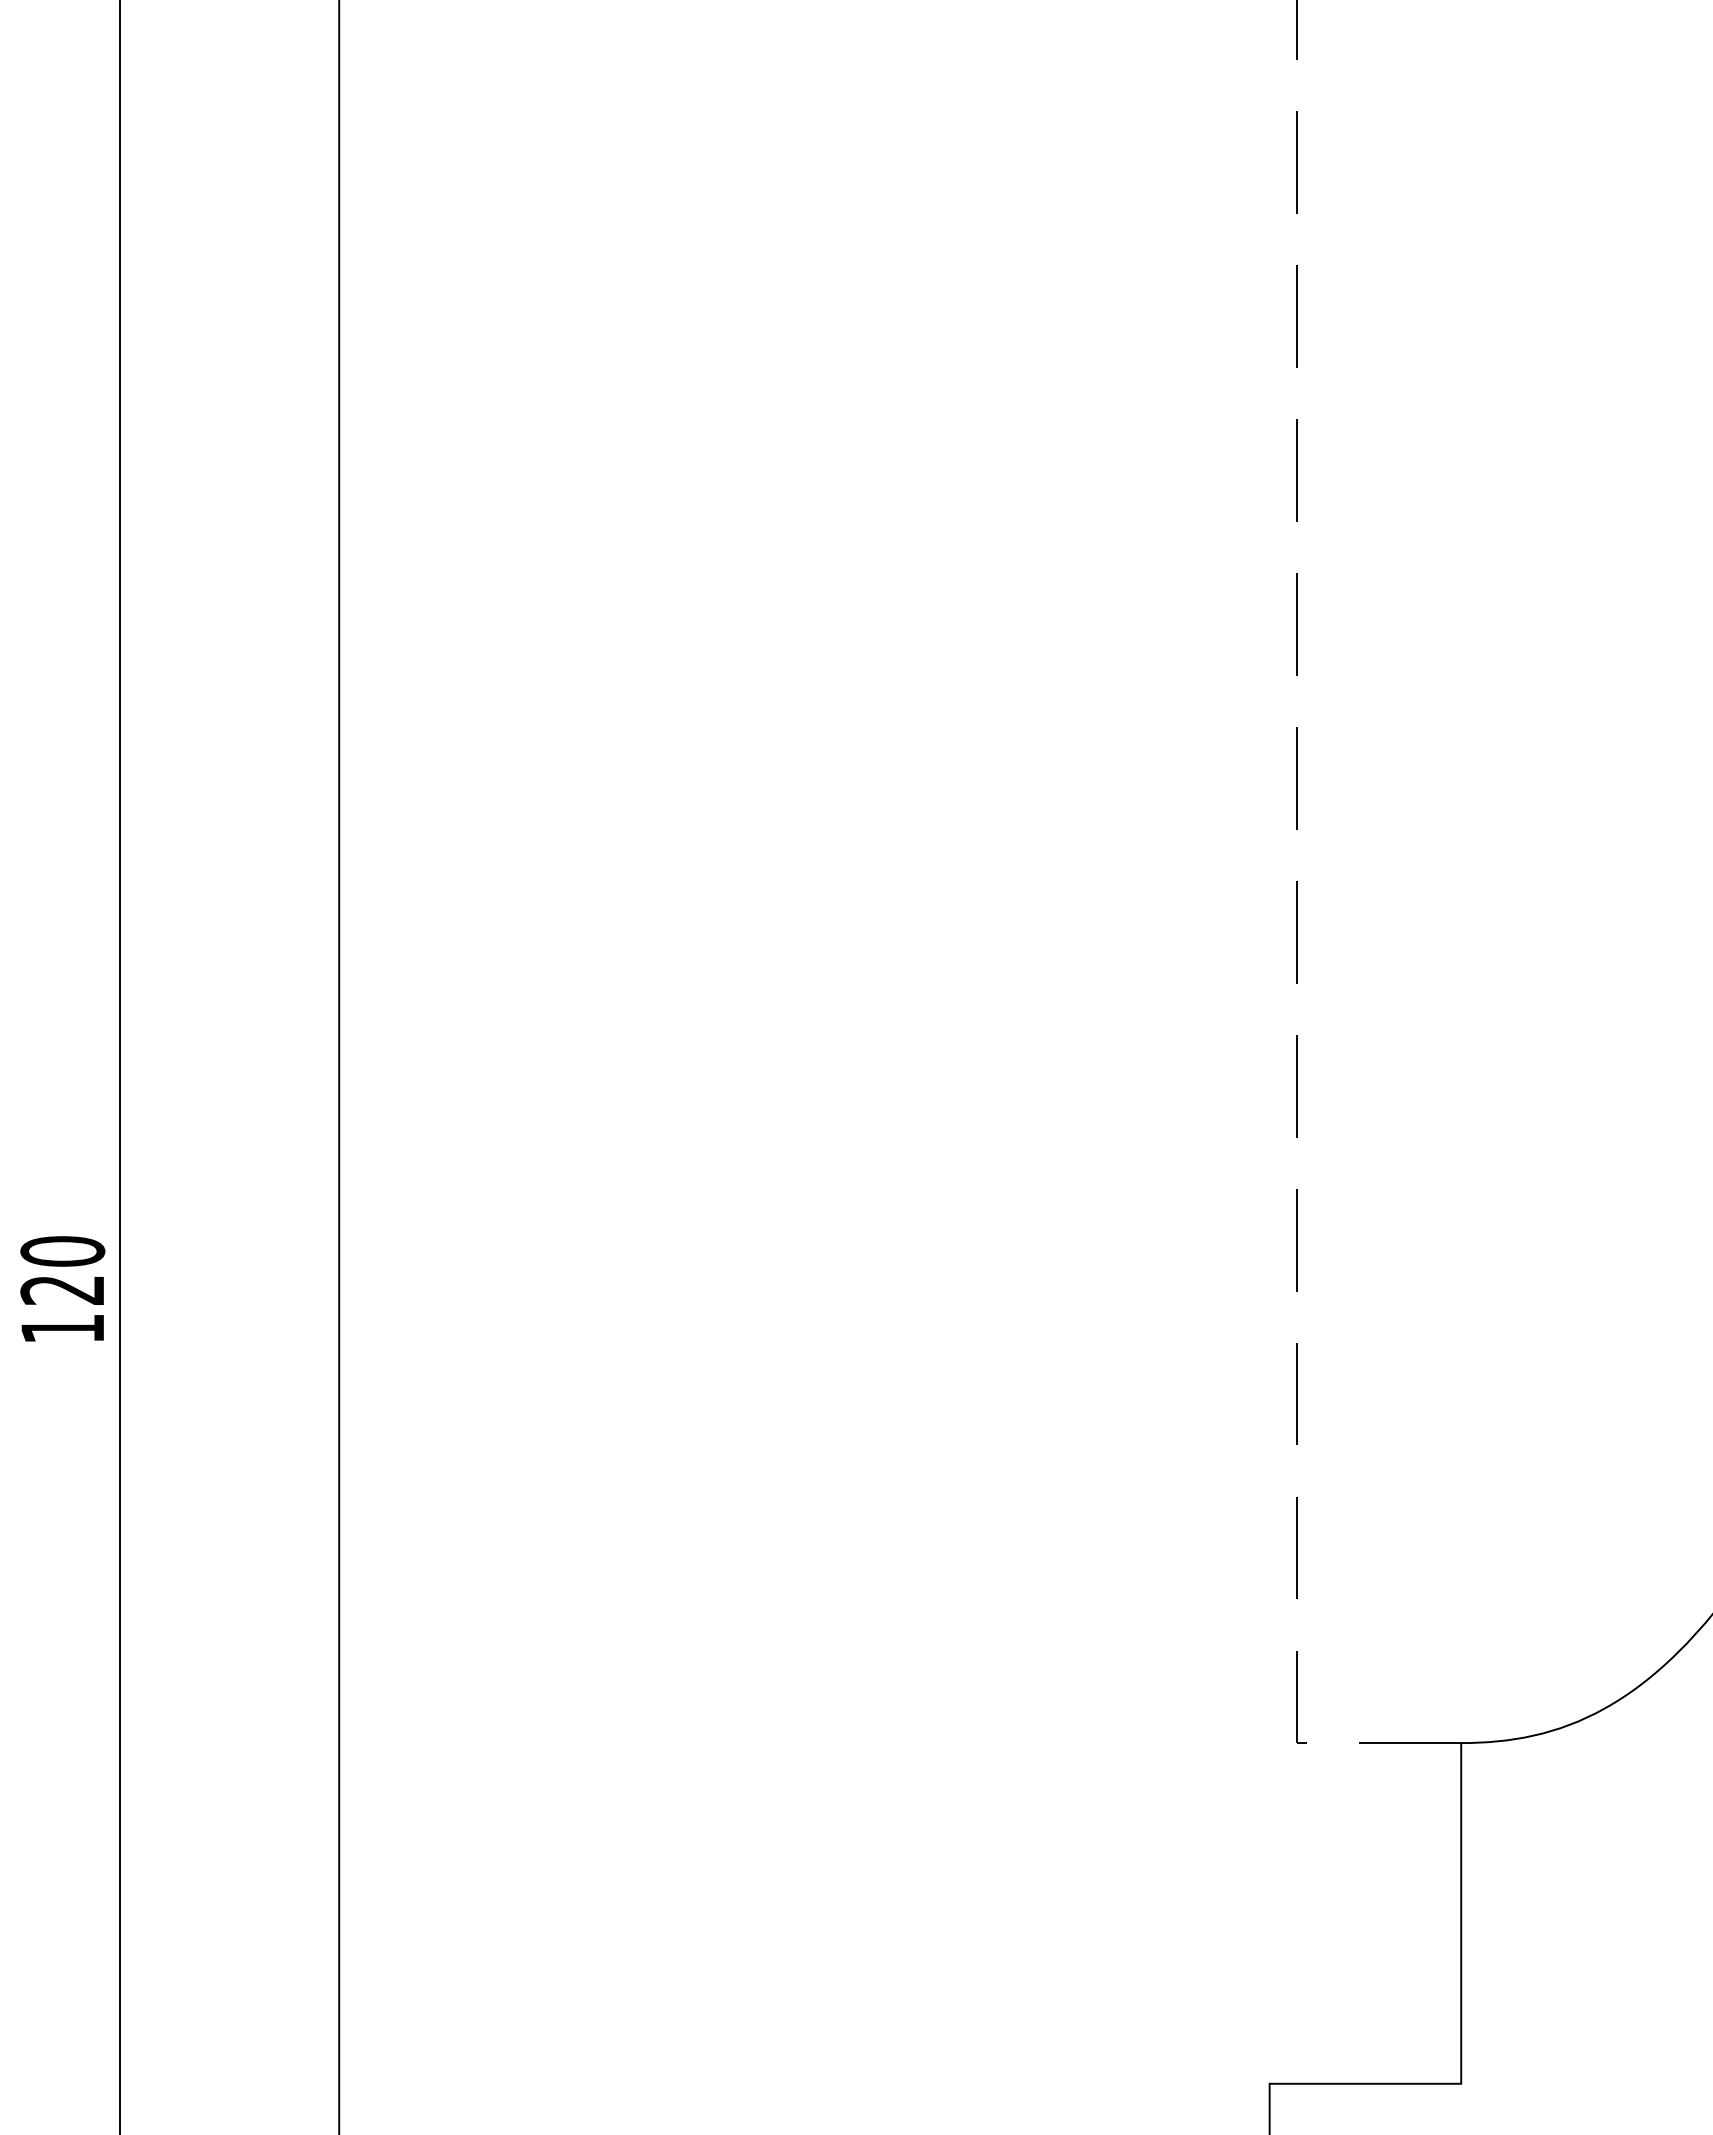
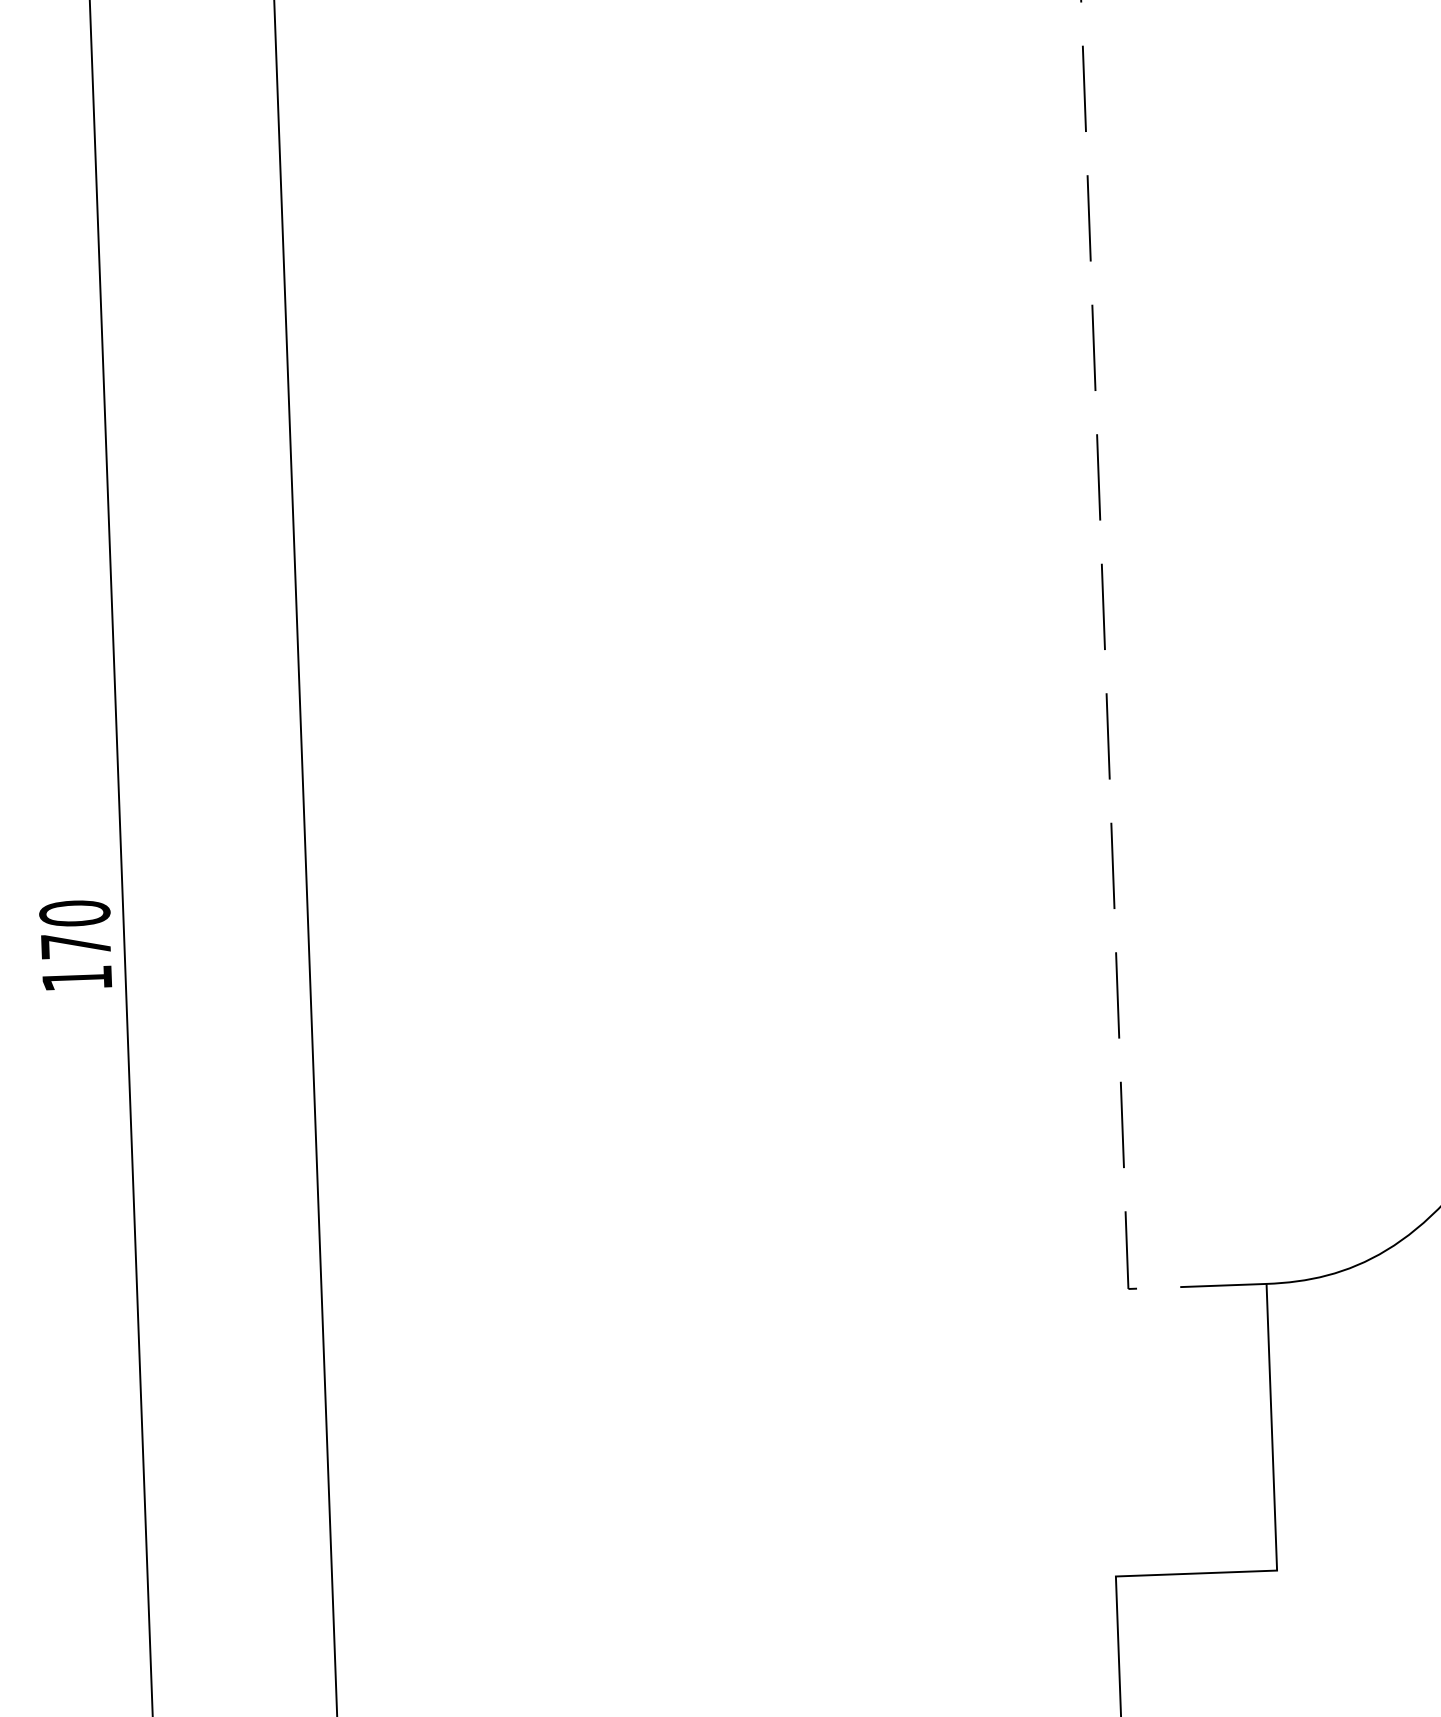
text: (61, 1290) -> (74, 946), 120 -> 170

